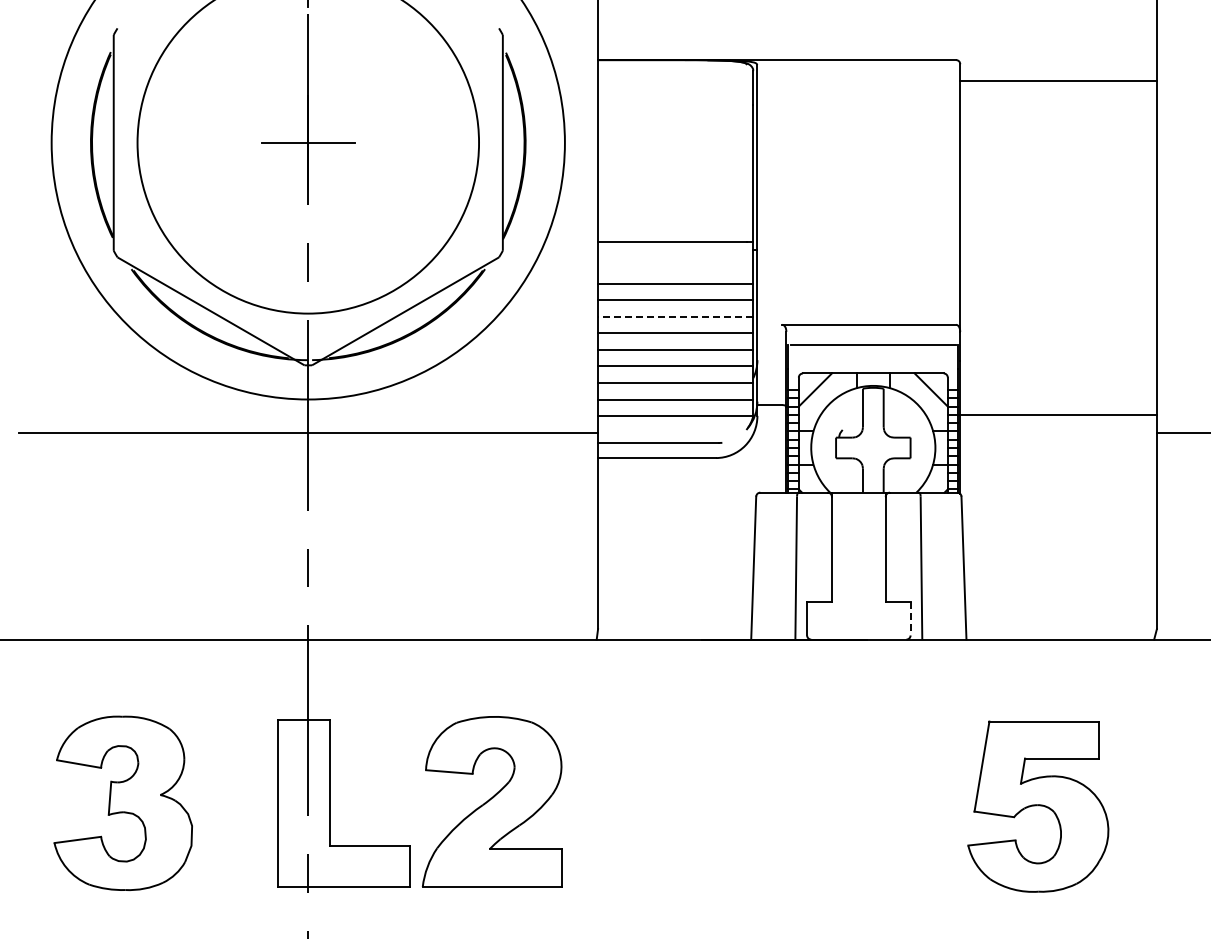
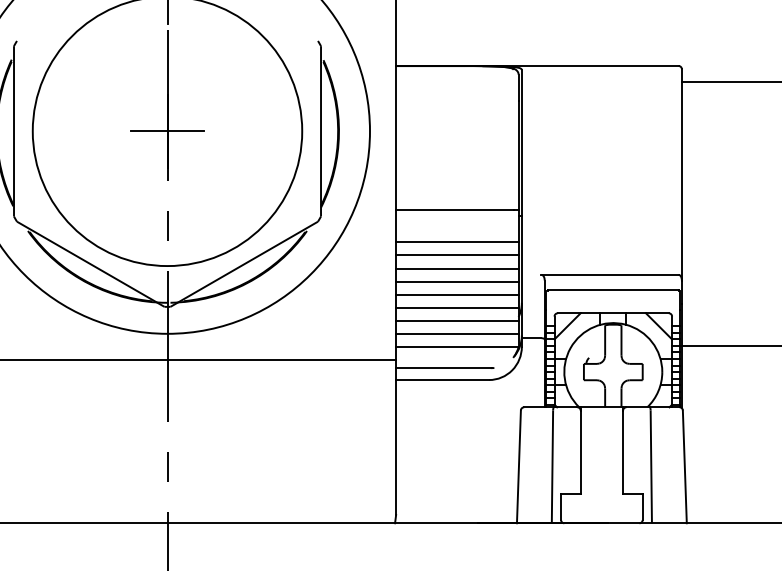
line: (675, 316) -> (457, 268), dashed -> solid
line: (910, 618) -> (642, 506), dashed -> solid

